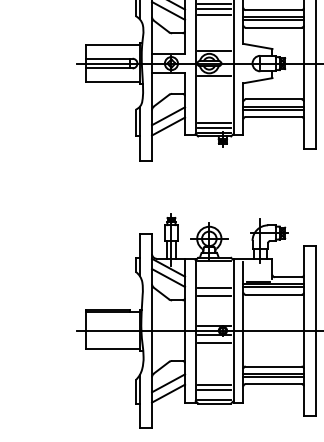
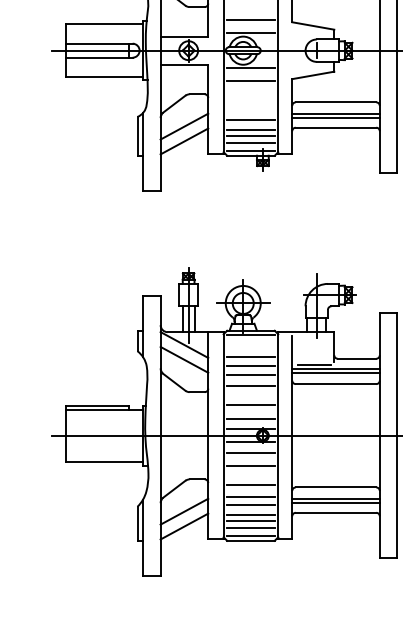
line: (214, 42) -> (250, 20), added
line: (214, 84) -> (250, 80), added
line: (214, 111) -> (250, 119), added
line: (214, 118) -> (250, 129), added
line: (214, 276) -> (250, 357), added
line: (214, 282) -> (250, 366), added
line: (214, 309) -> (250, 405), added
line: (214, 318) -> (250, 418), added
line: (214, 351) -> (250, 465), added
line: (214, 365) -> (250, 485), added
line: (214, 373) -> (250, 497), added
line: (214, 378) -> (250, 504), added
line: (214, 394) -> (250, 527), added

